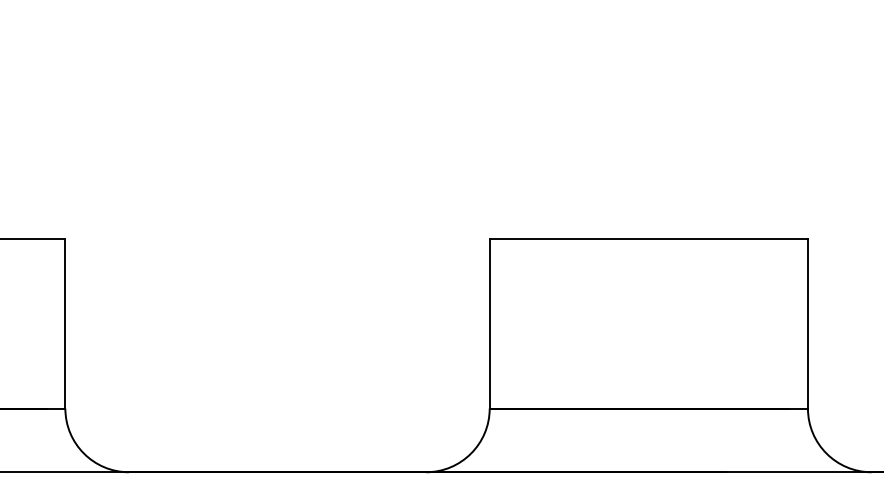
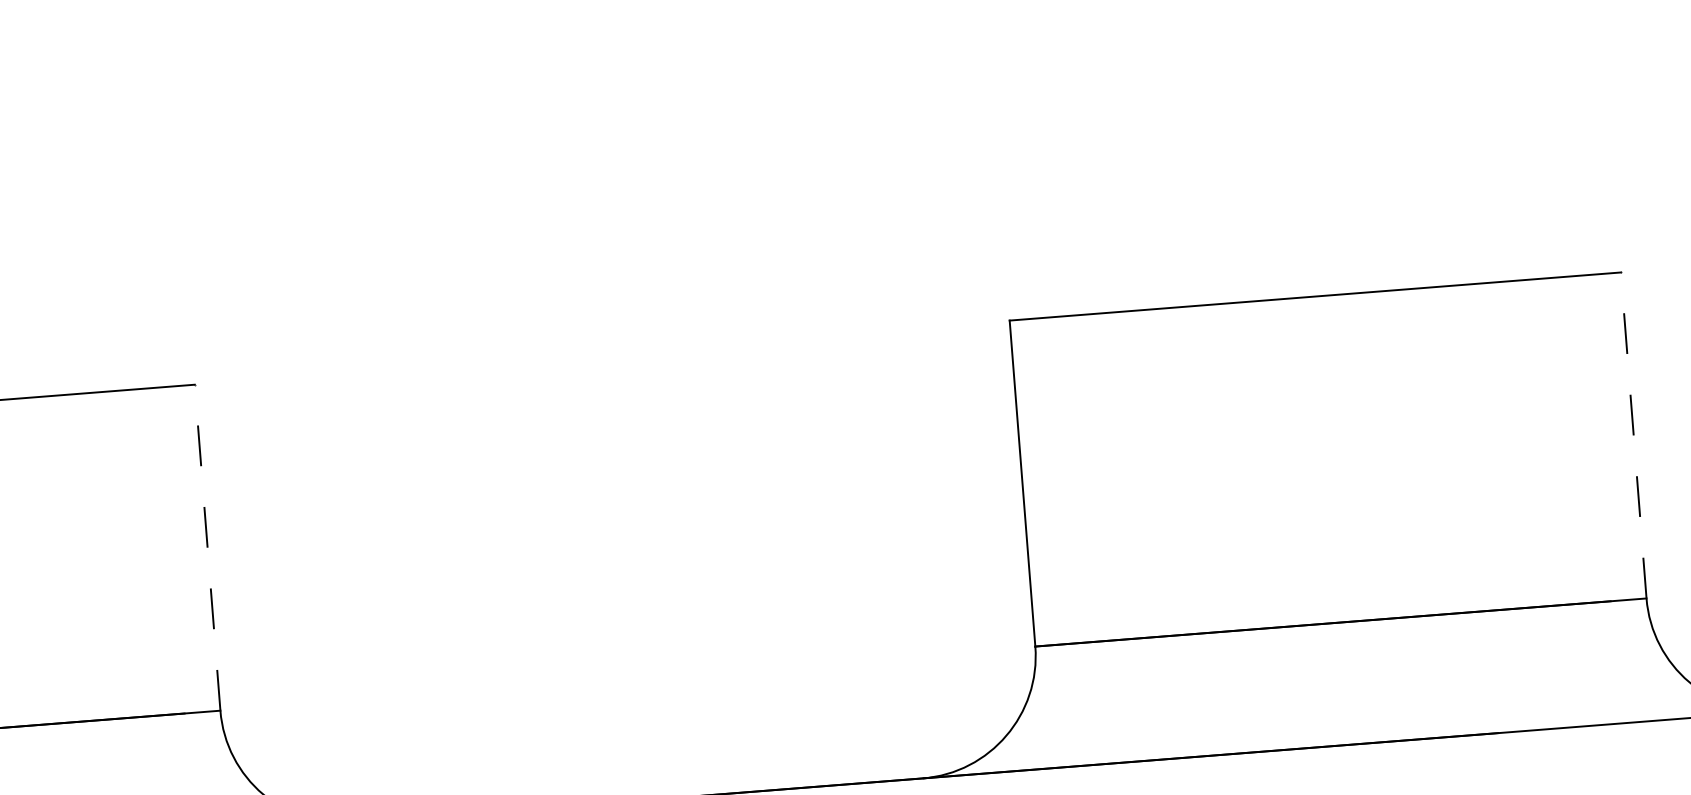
line: (65, 323) -> (207, 547), solid -> dashed
line: (807, 323) -> (1632, 435), solid -> dashed

